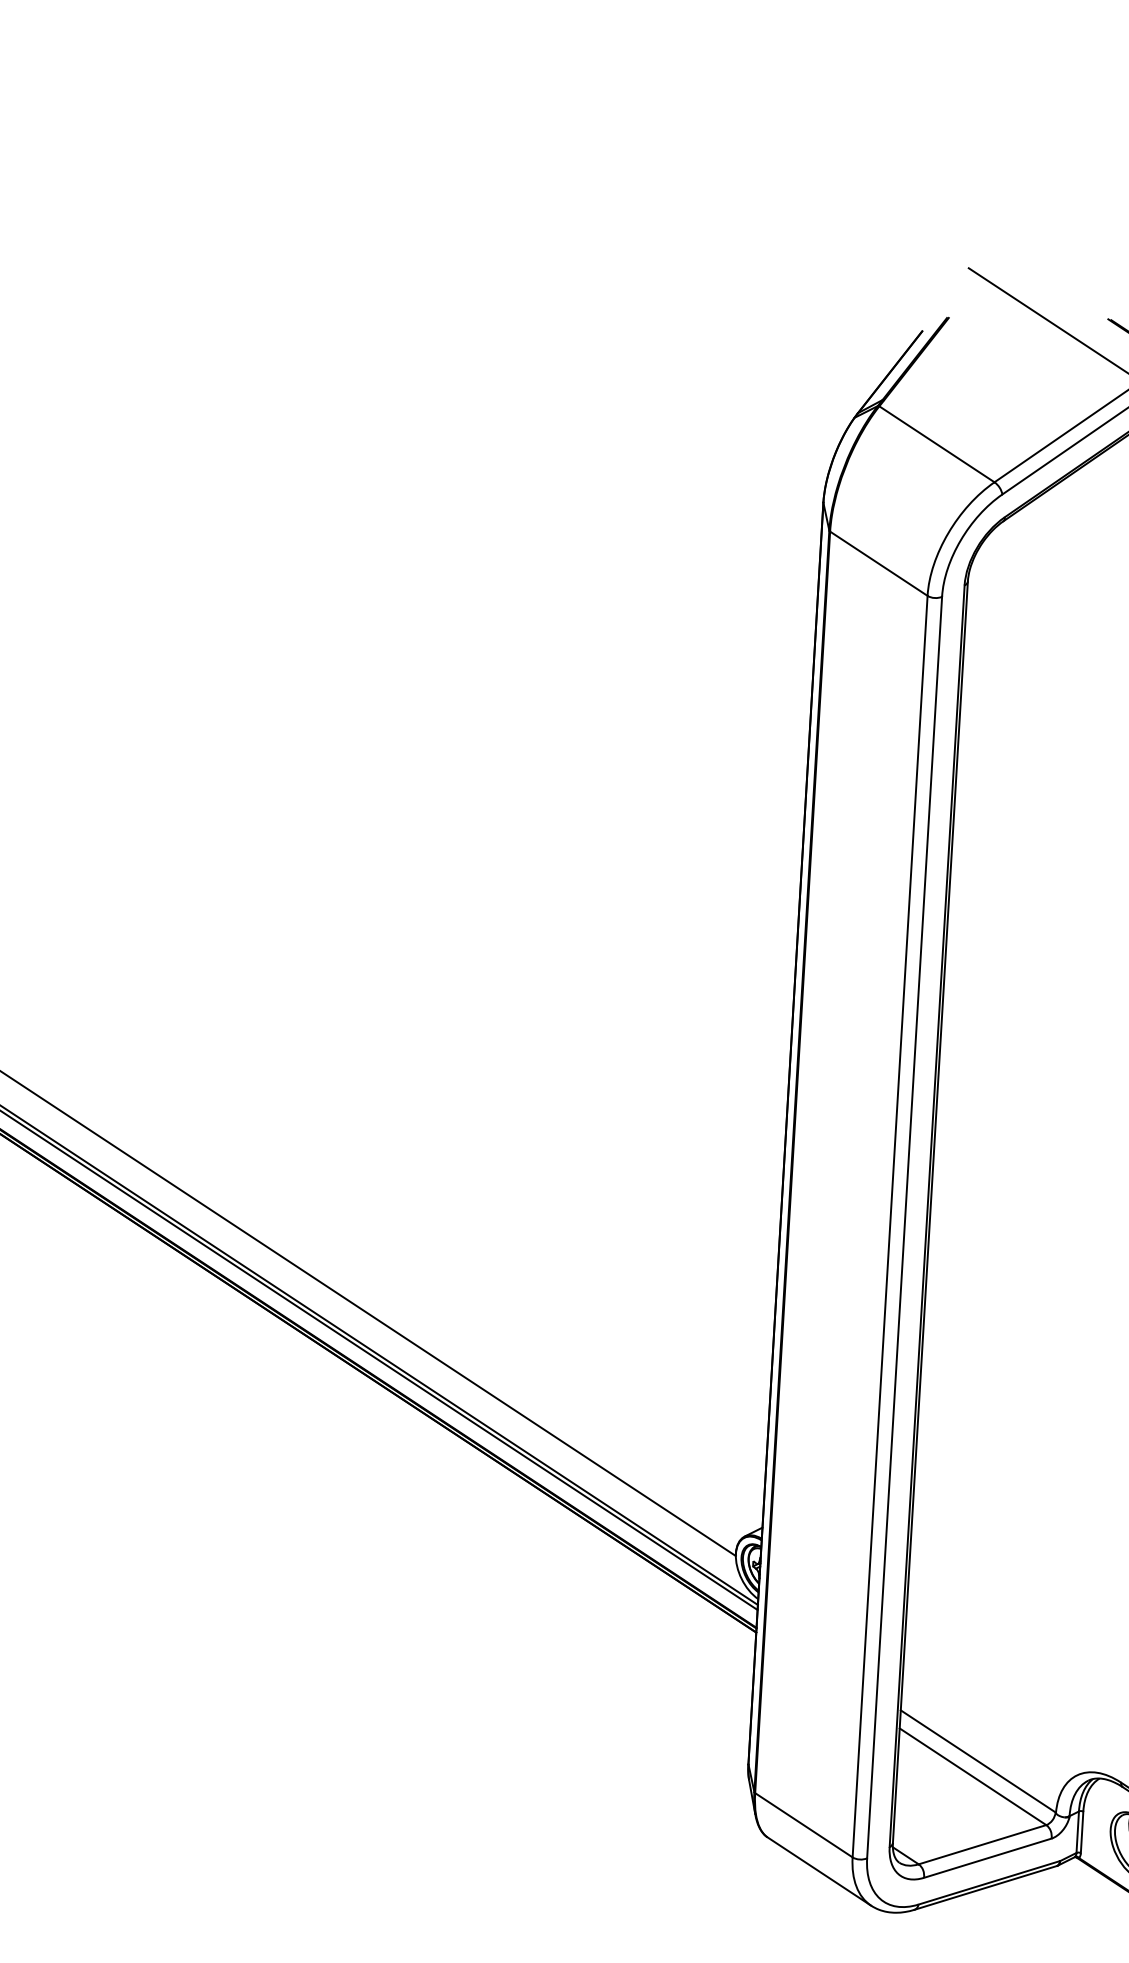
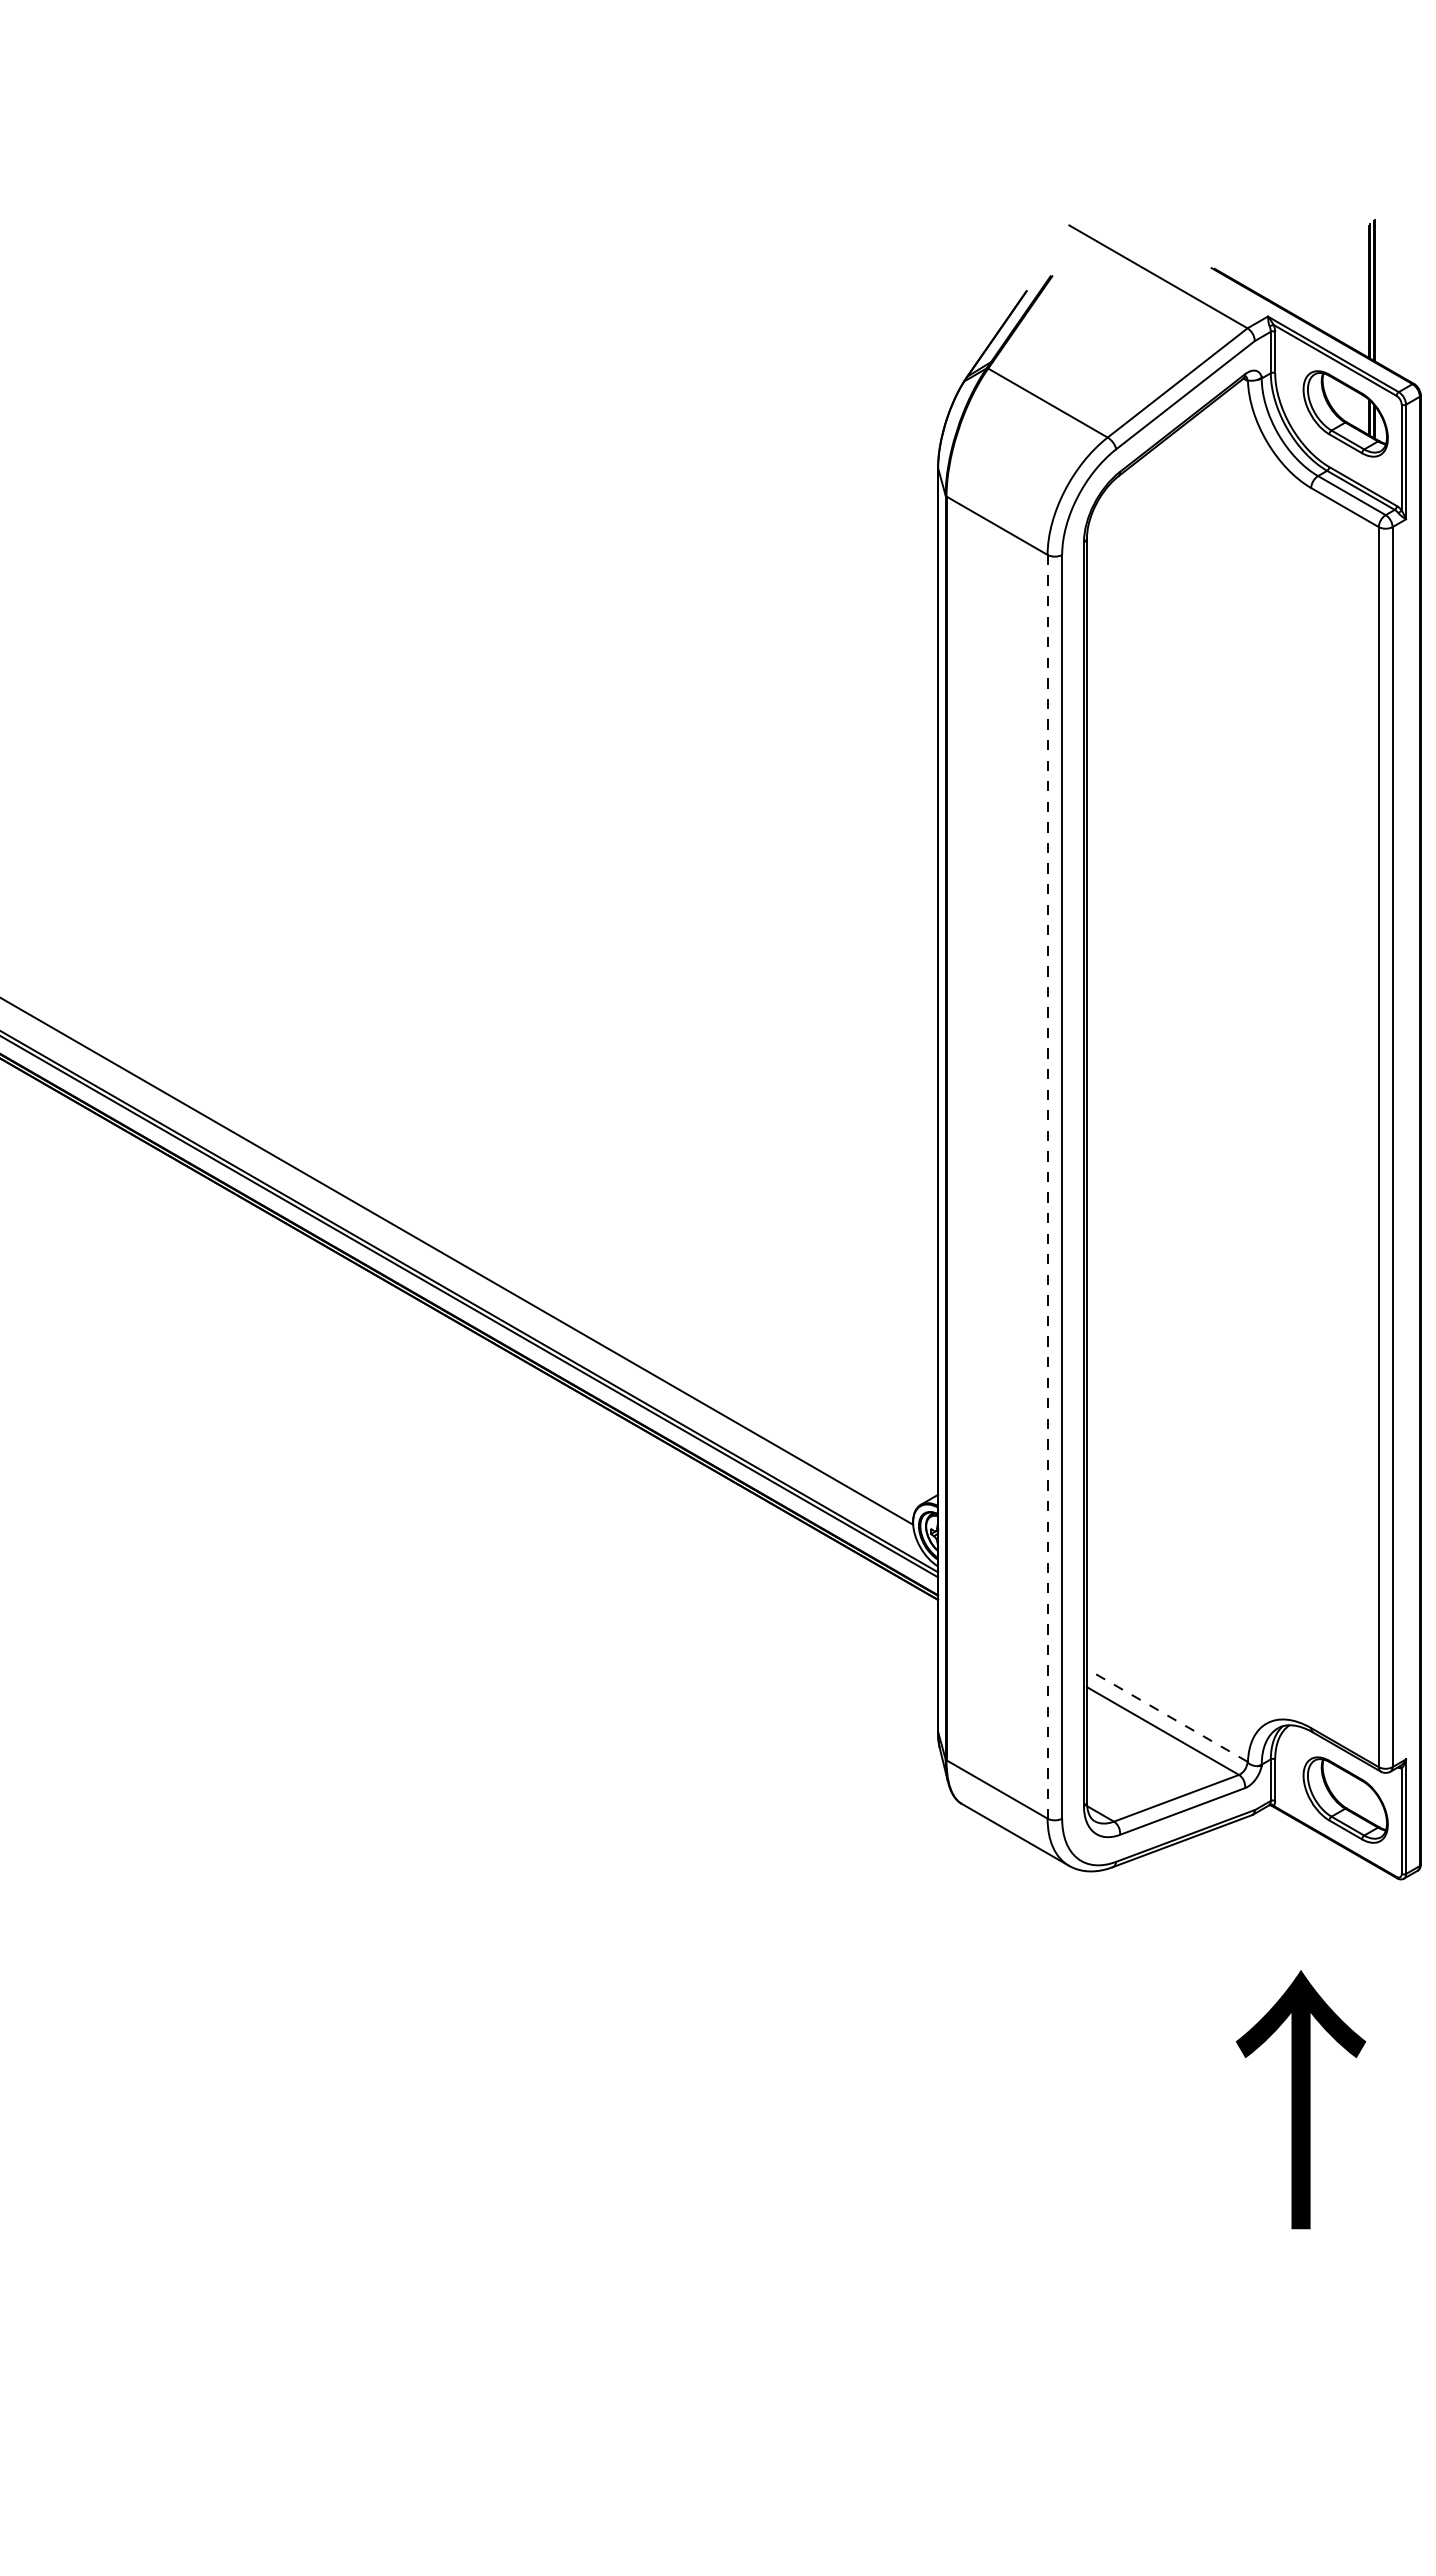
line: (890, 1226) -> (1047, 1186), solid -> dashed
line: (978, 1761) -> (1167, 1715), solid -> dashed

